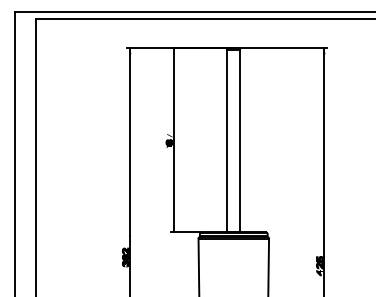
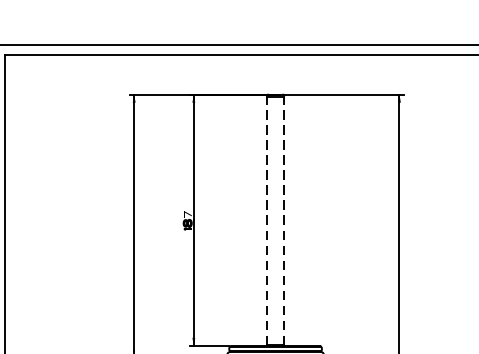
line: (227, 140) -> (266, 220), solid -> dashed
line: (240, 140) -> (284, 220), solid -> dashed

